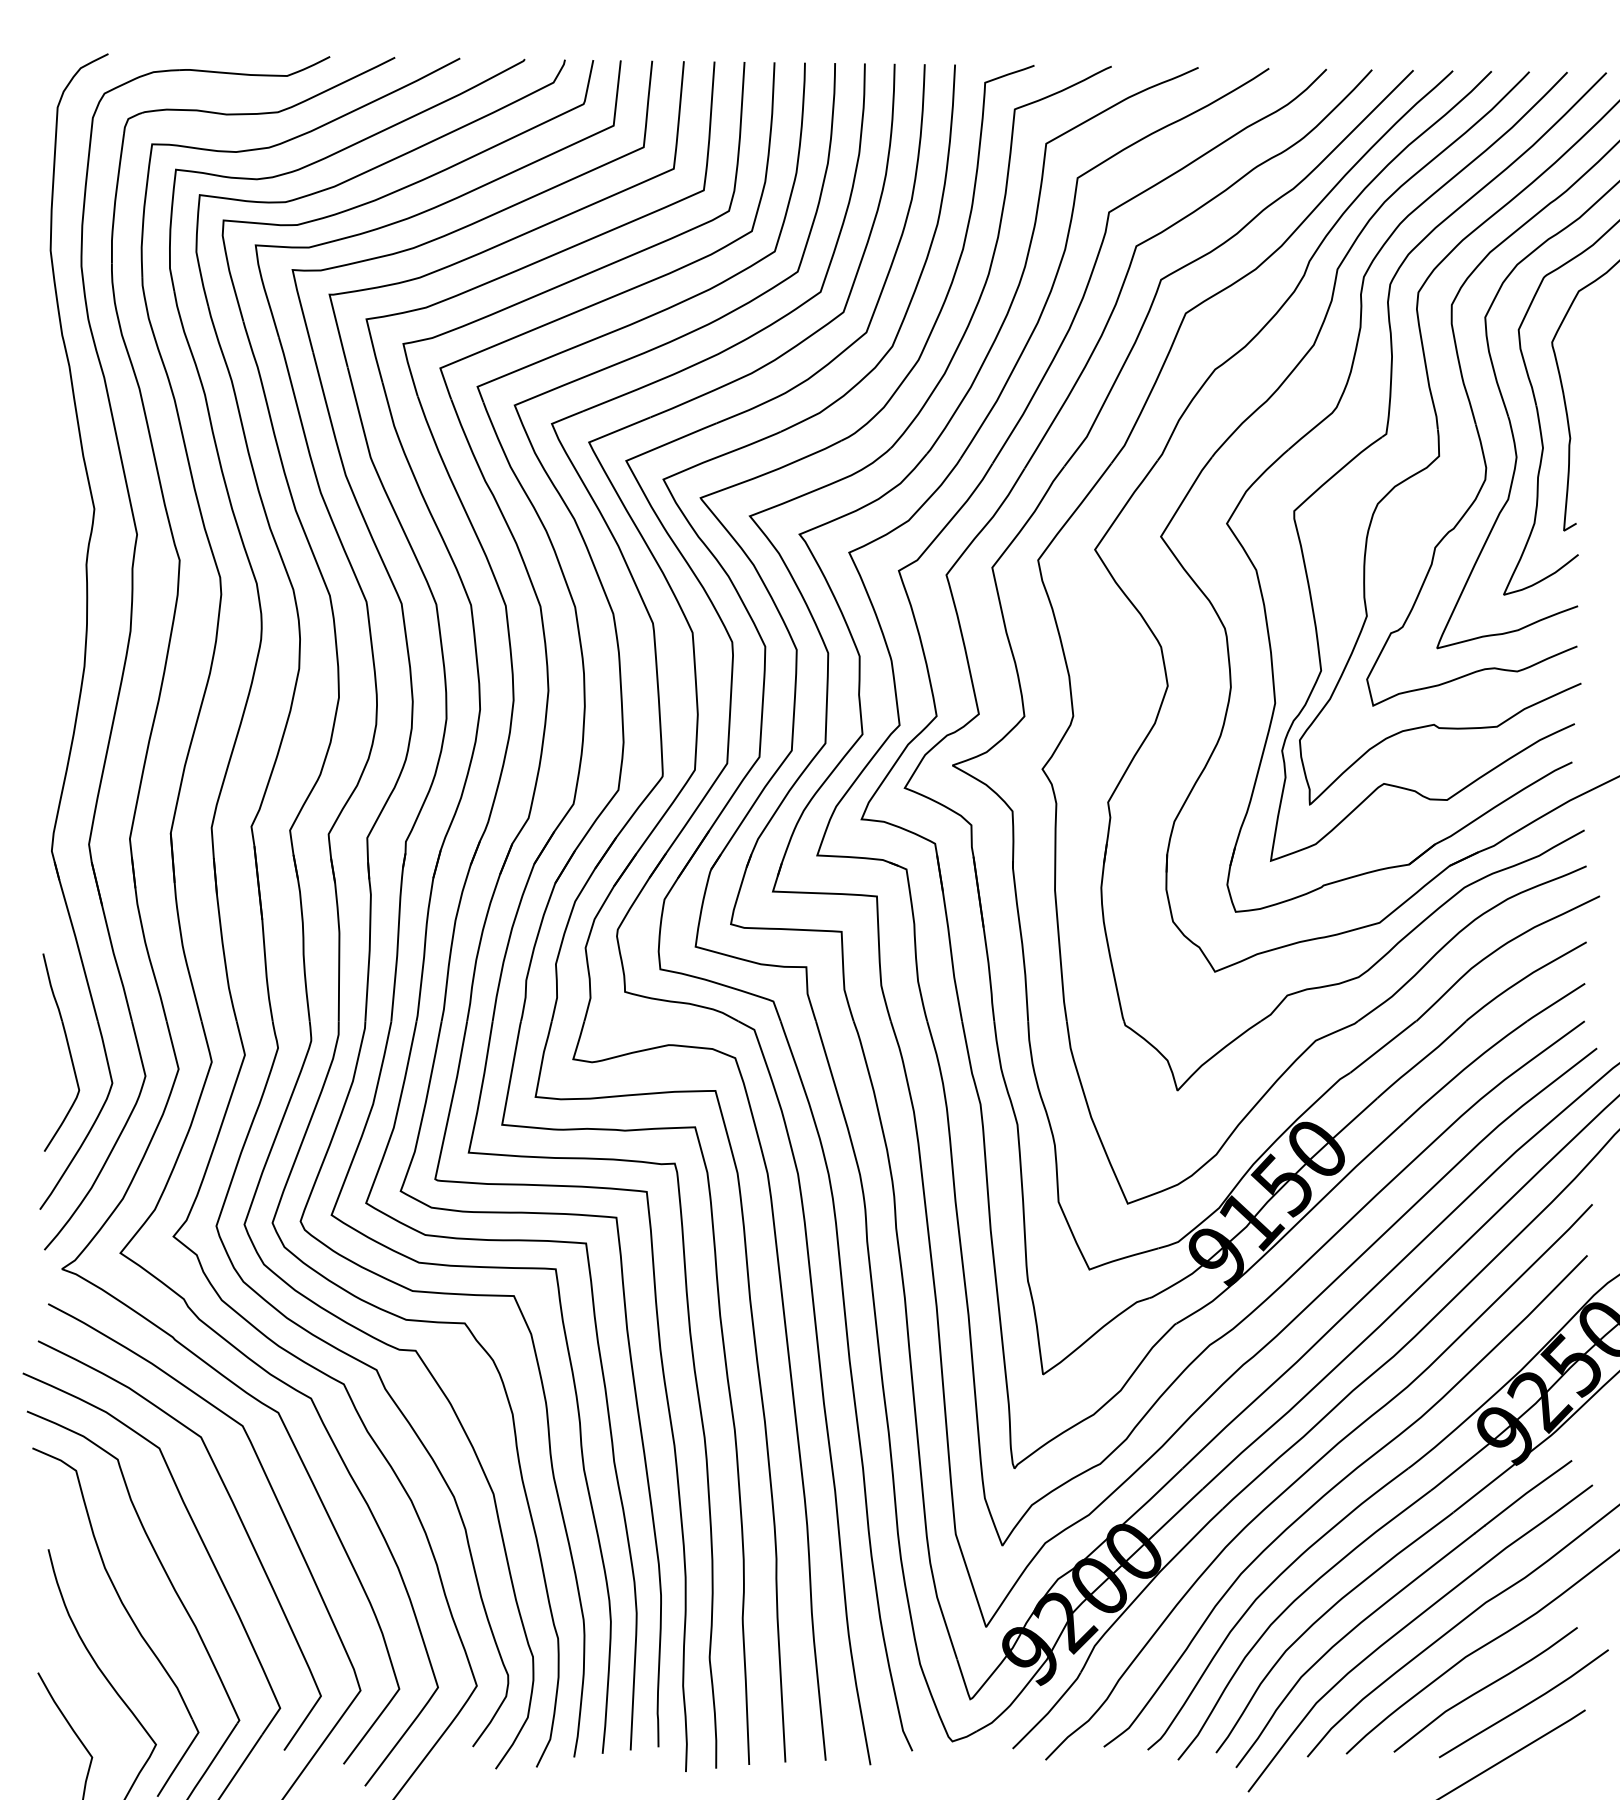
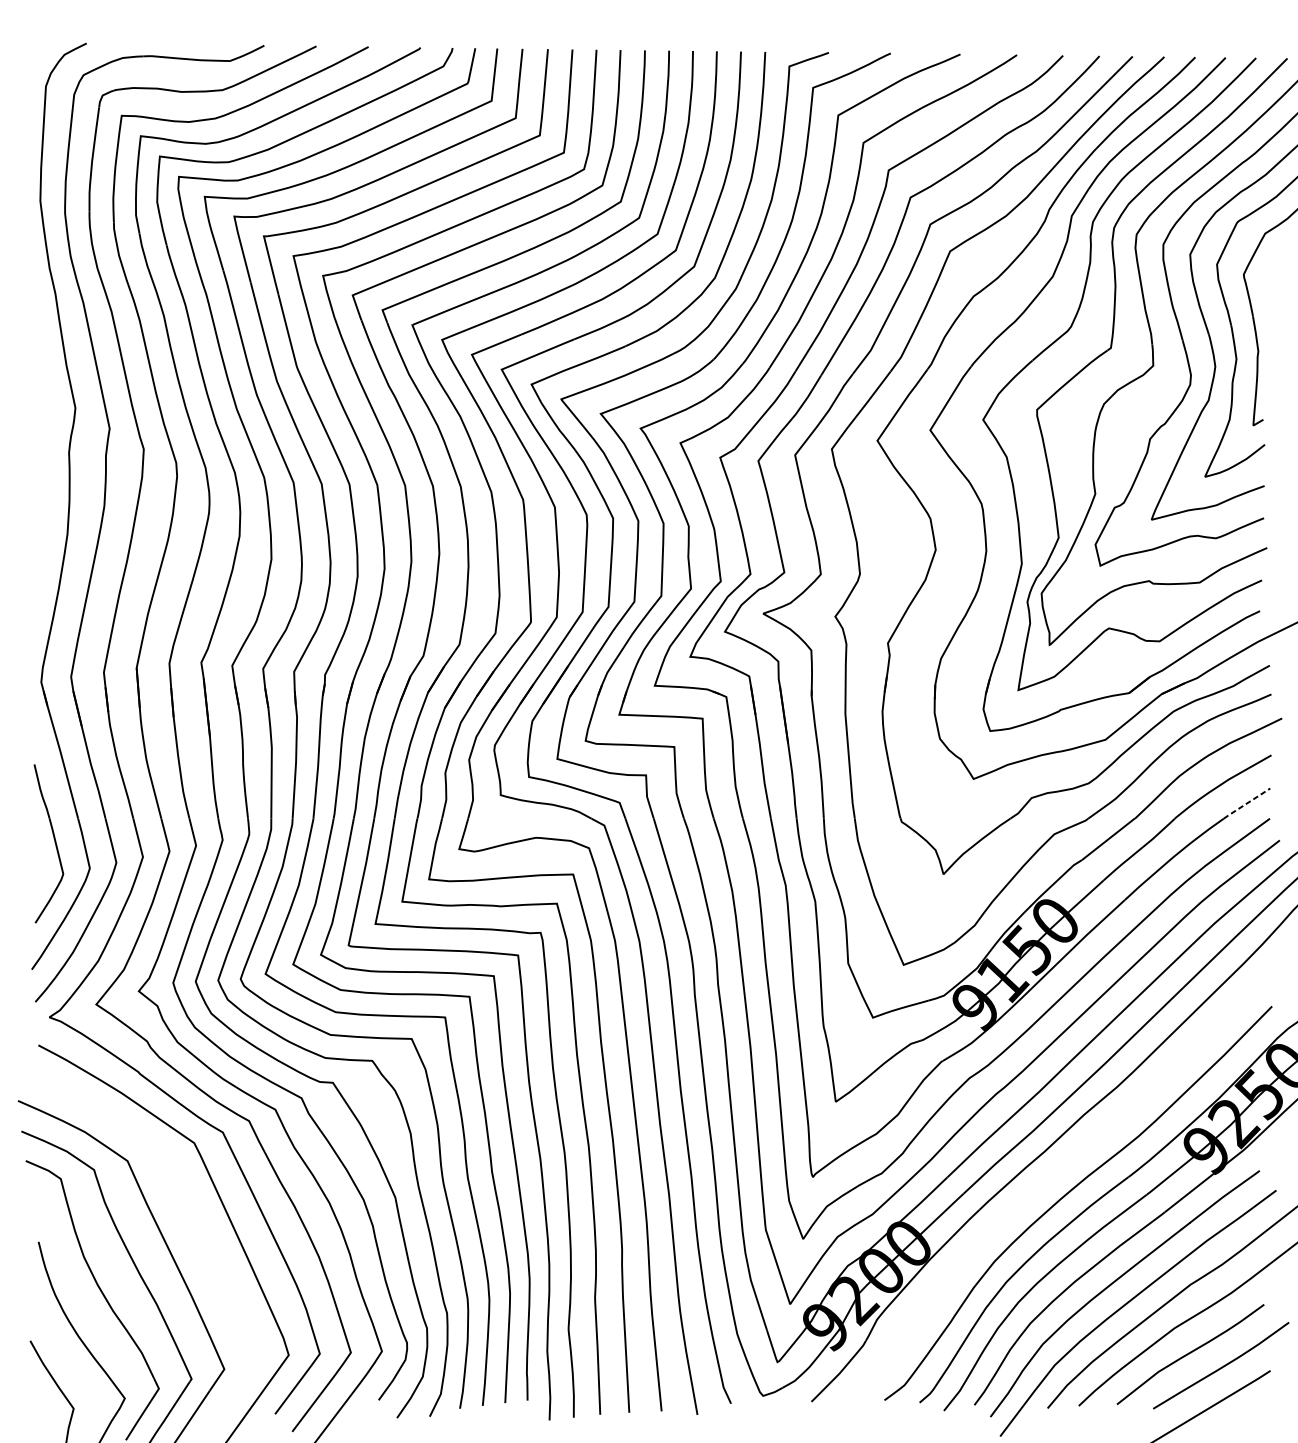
line: (1555, 1002) -> (1246, 803), solid -> dashed
curve: (1308, 1471) -> (1048, 1179), removed
curve: (237, 1515) -> (190, 1214), removed

